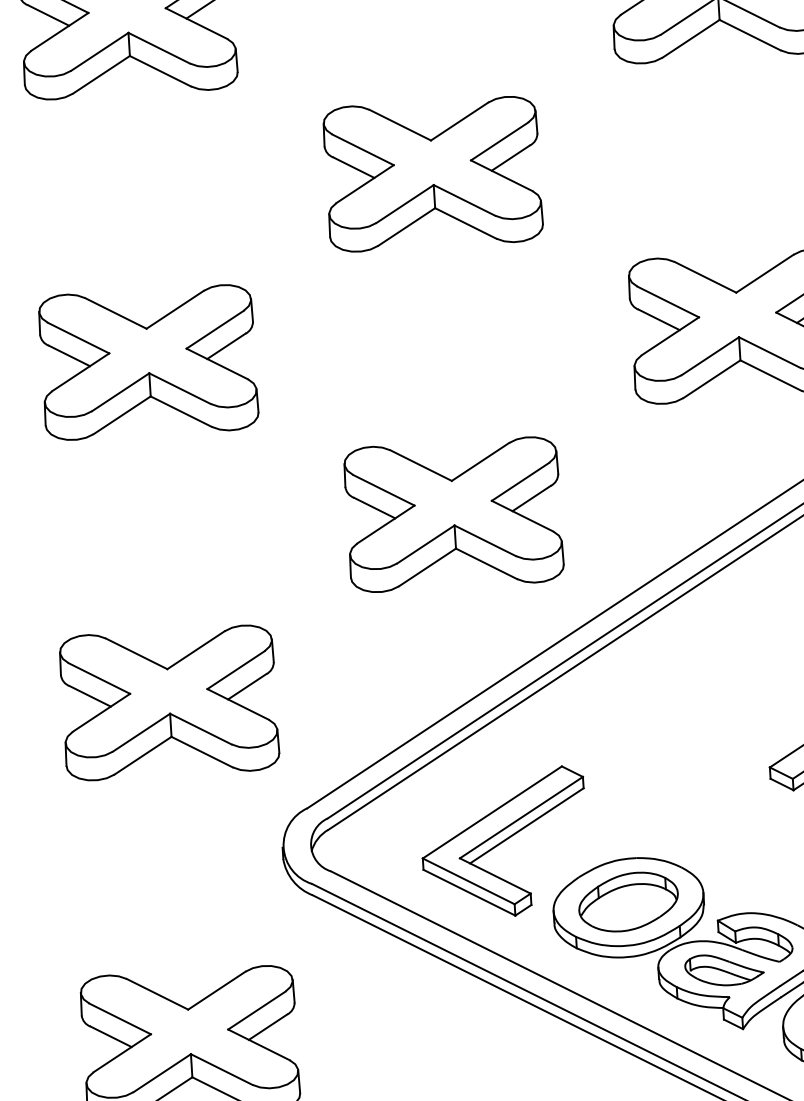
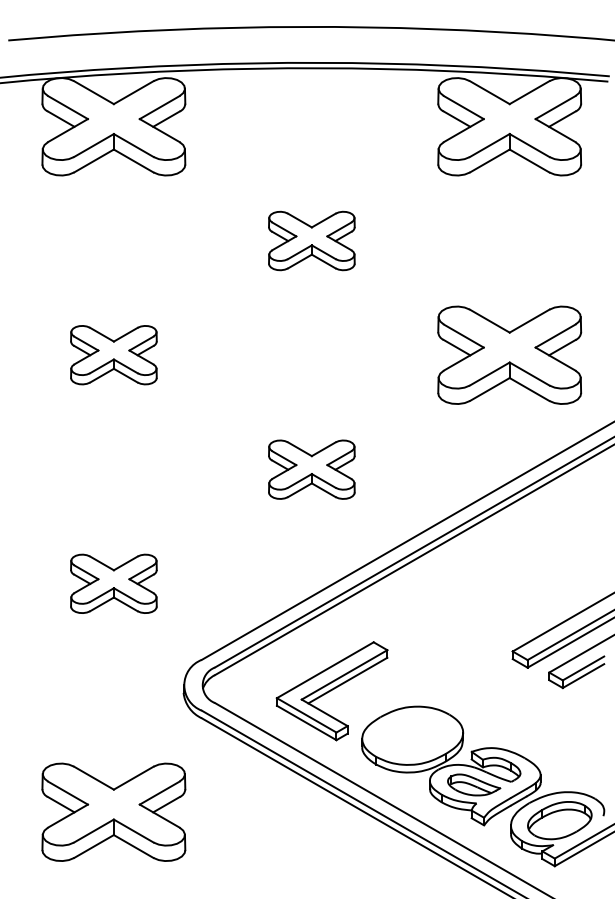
part: (432, 173) -> (311, 240), size x0.6
part: (148, 361) -> (113, 354), size x0.6
part: (453, 514) -> (311, 469), size x0.6
part: (168, 702) -> (113, 583), size x0.6
part: (628, 901) -> (412, 735), removed

